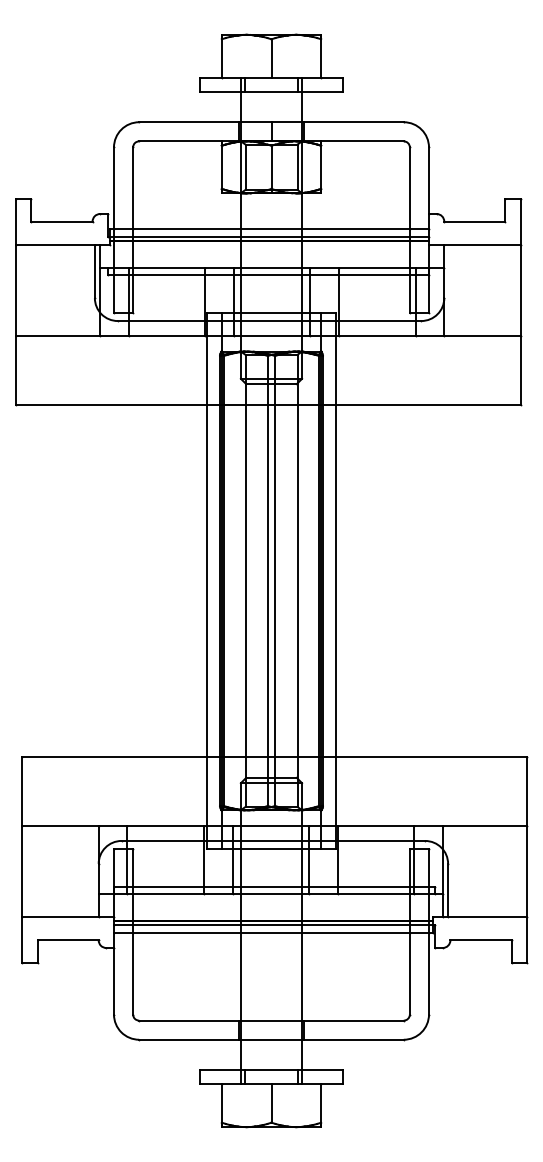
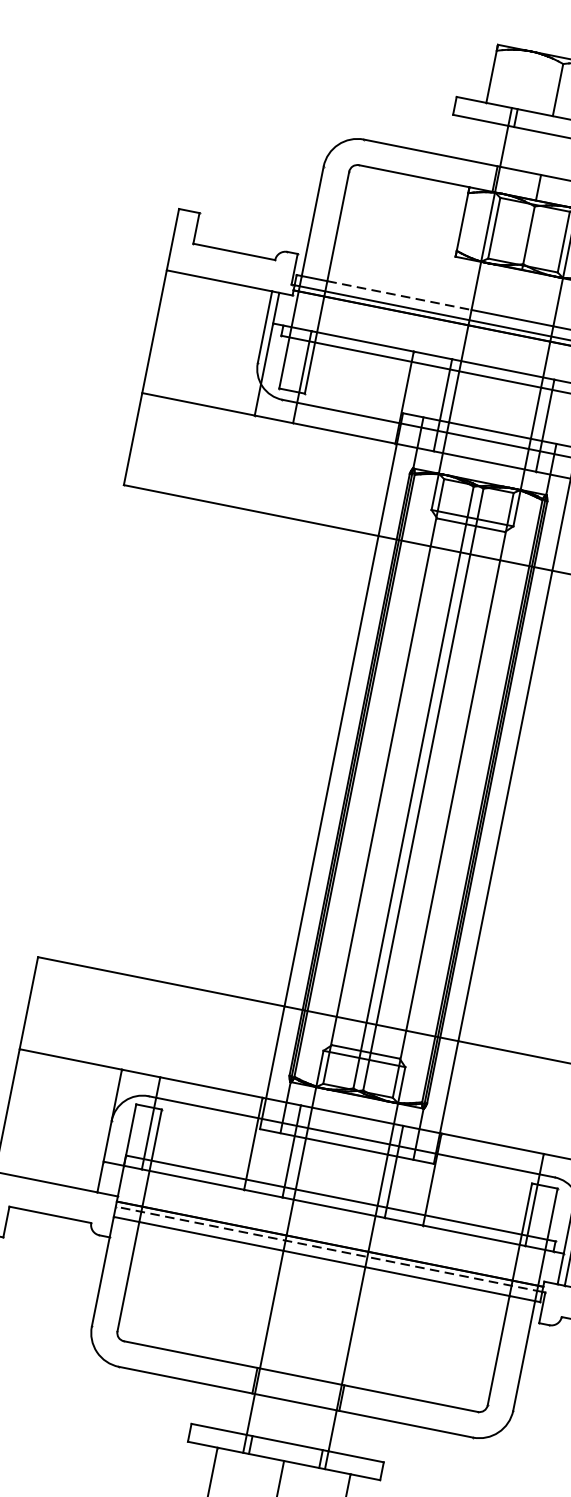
line: (187, 229) -> (400, 295), solid -> dashed
line: (272, 925) -> (327, 1249), solid -> dashed

